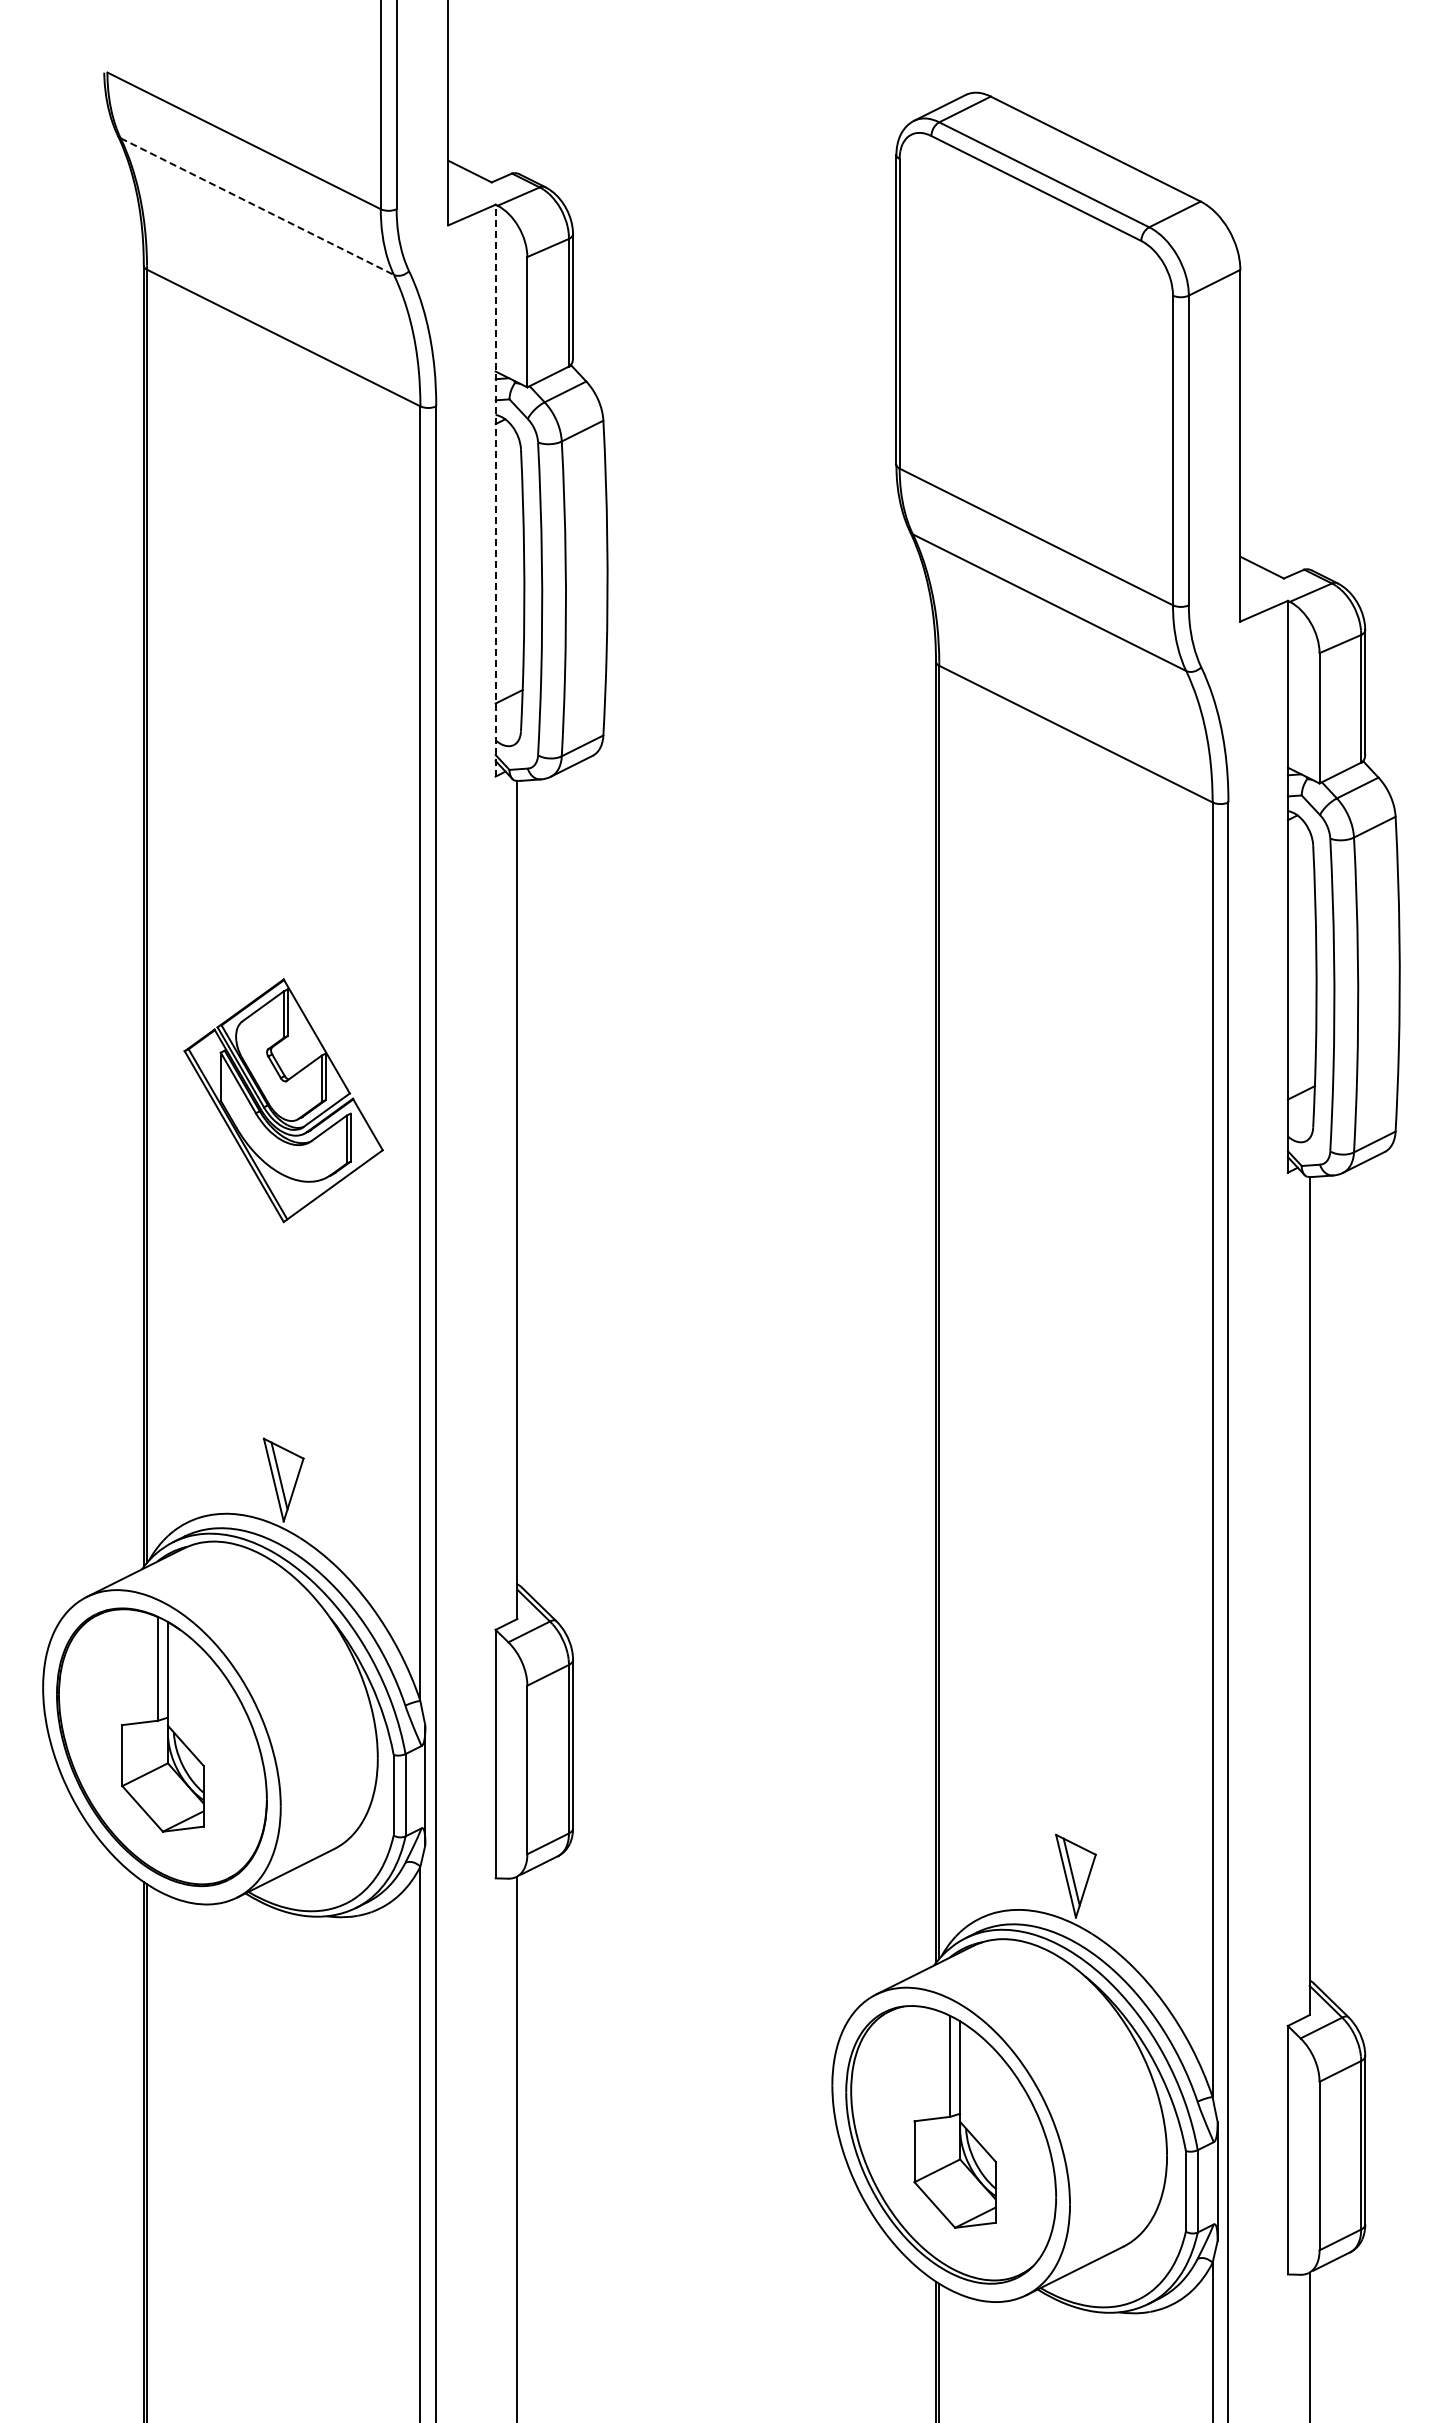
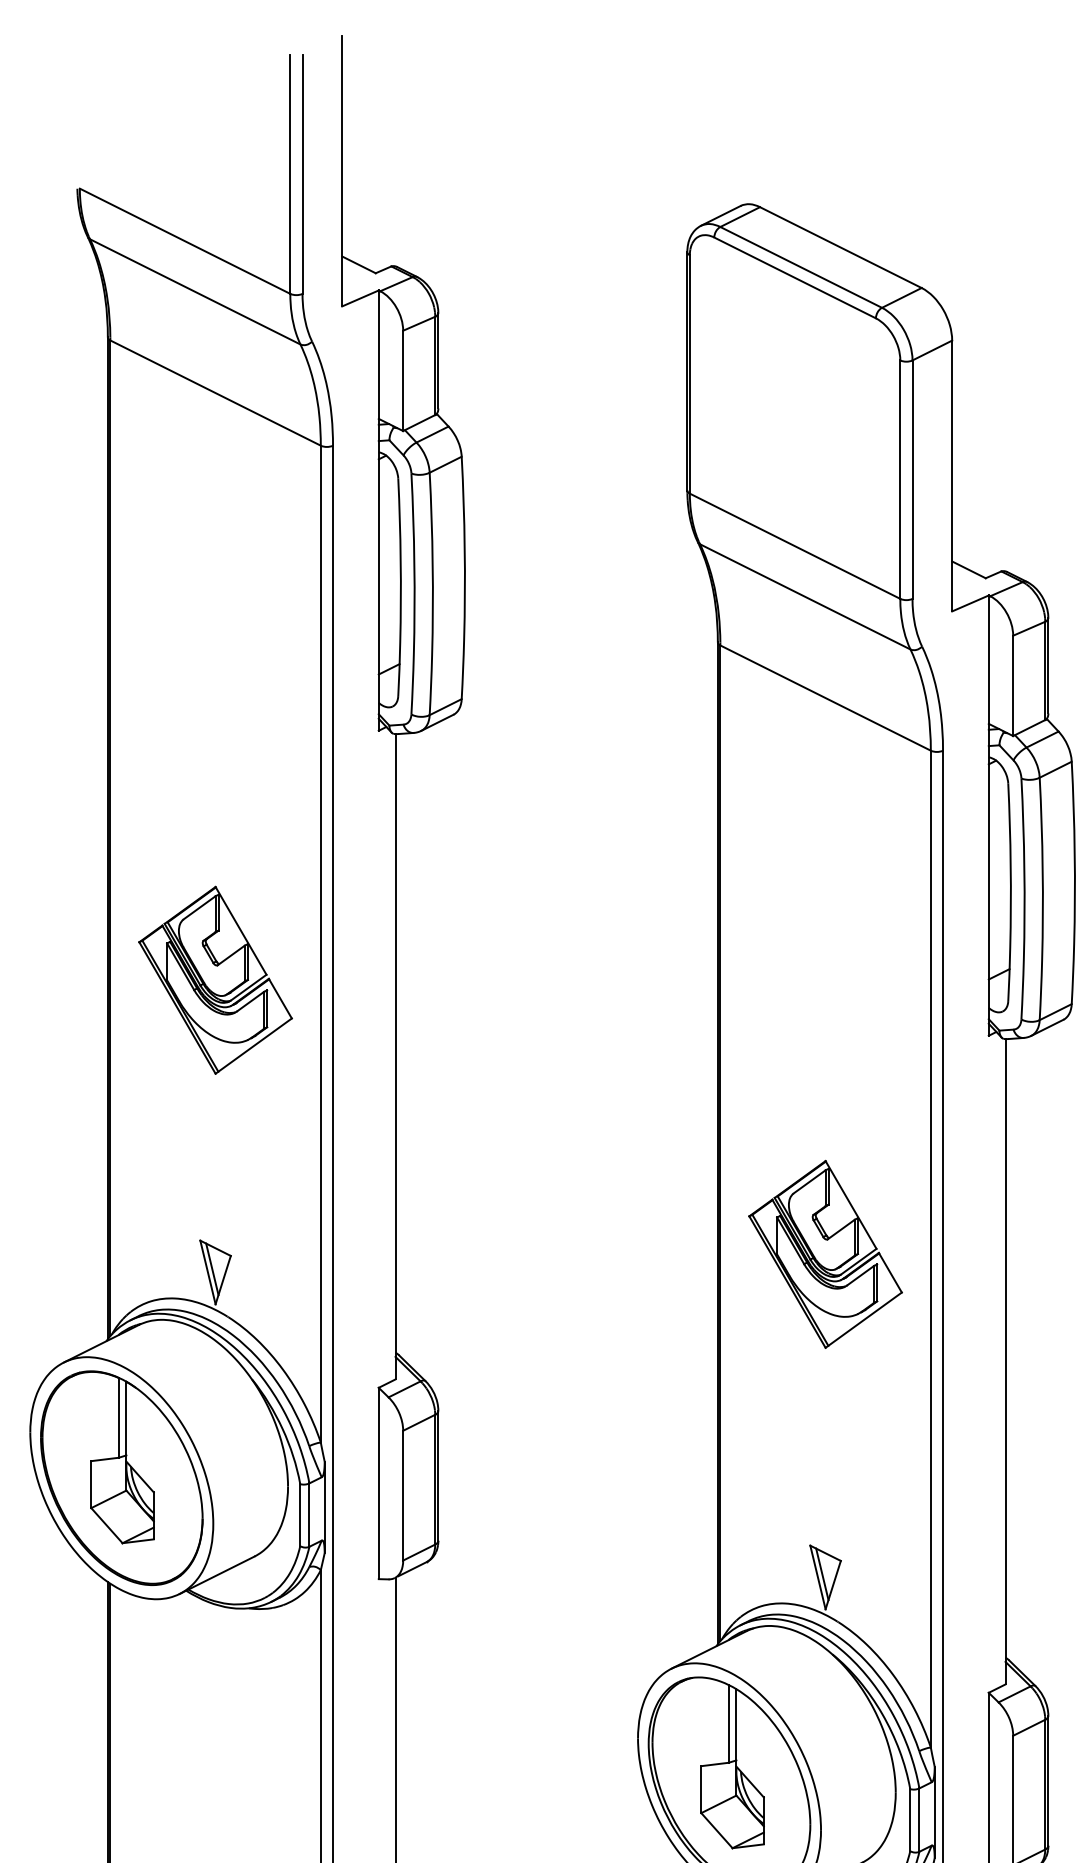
line: (257, 206) -> (195, 291), dashed -> solid
line: (495, 490) -> (378, 510), dashed -> solid
part: (1075, 1456) -> (825, 1254), added

